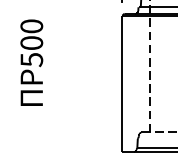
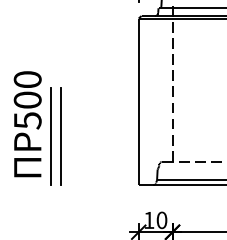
text: (31, 62) -> (27, 124), moved
line: (50, 111) -> (50, 136), added
line: (59, 111) -> (61, 136), added

